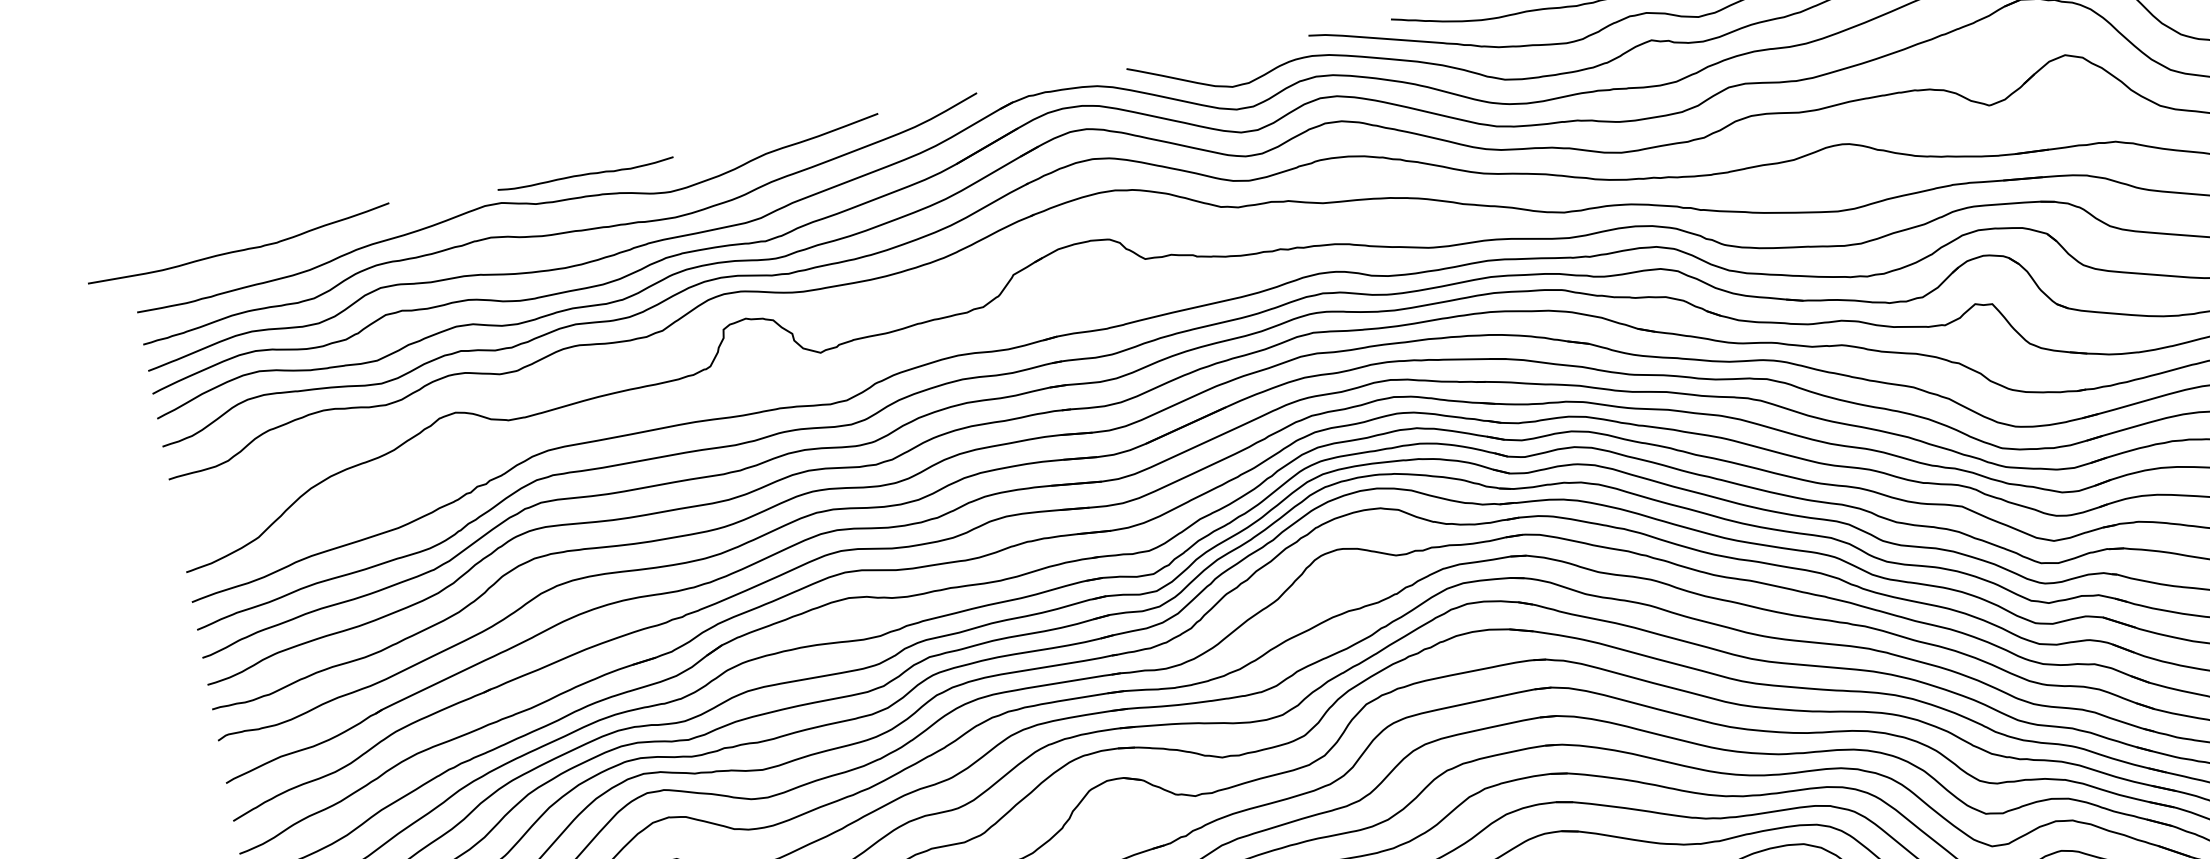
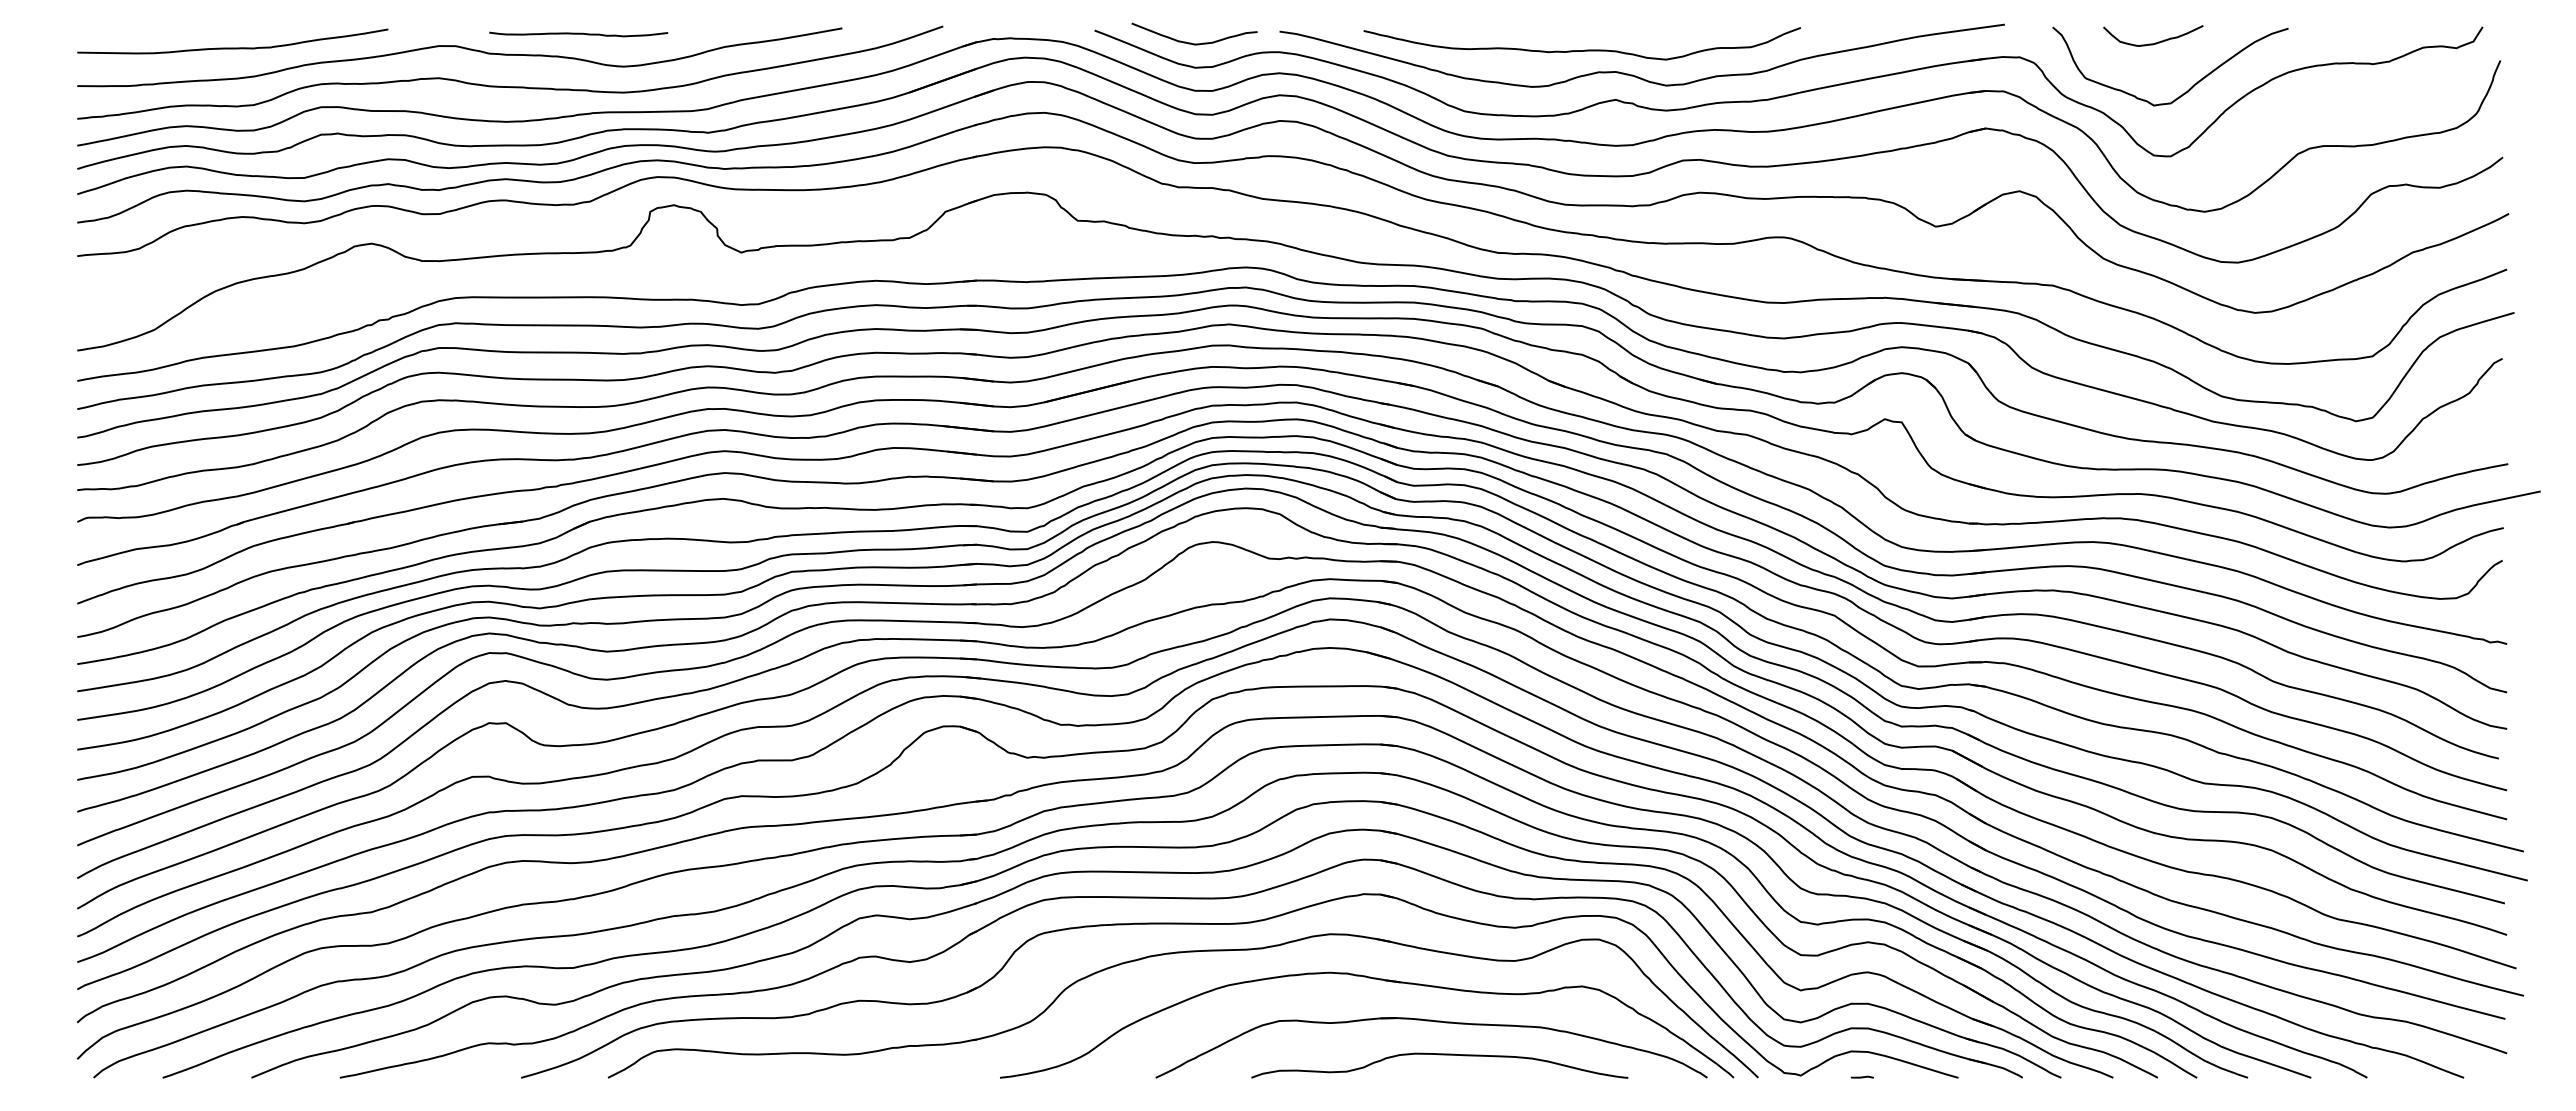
curve: (1223, 62) -> (1191, 42), added
curve: (585, 175) -> (578, 34), moved
curve: (239, 249) -> (232, 47), moved

